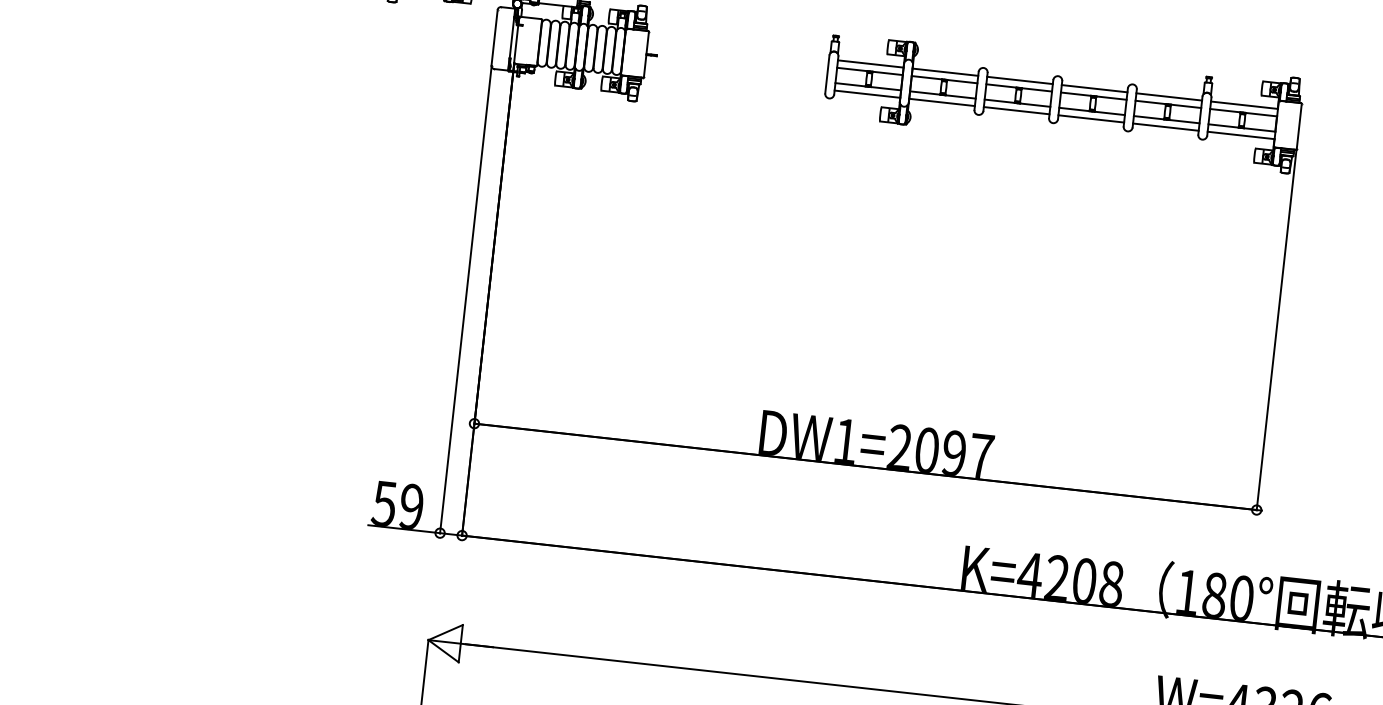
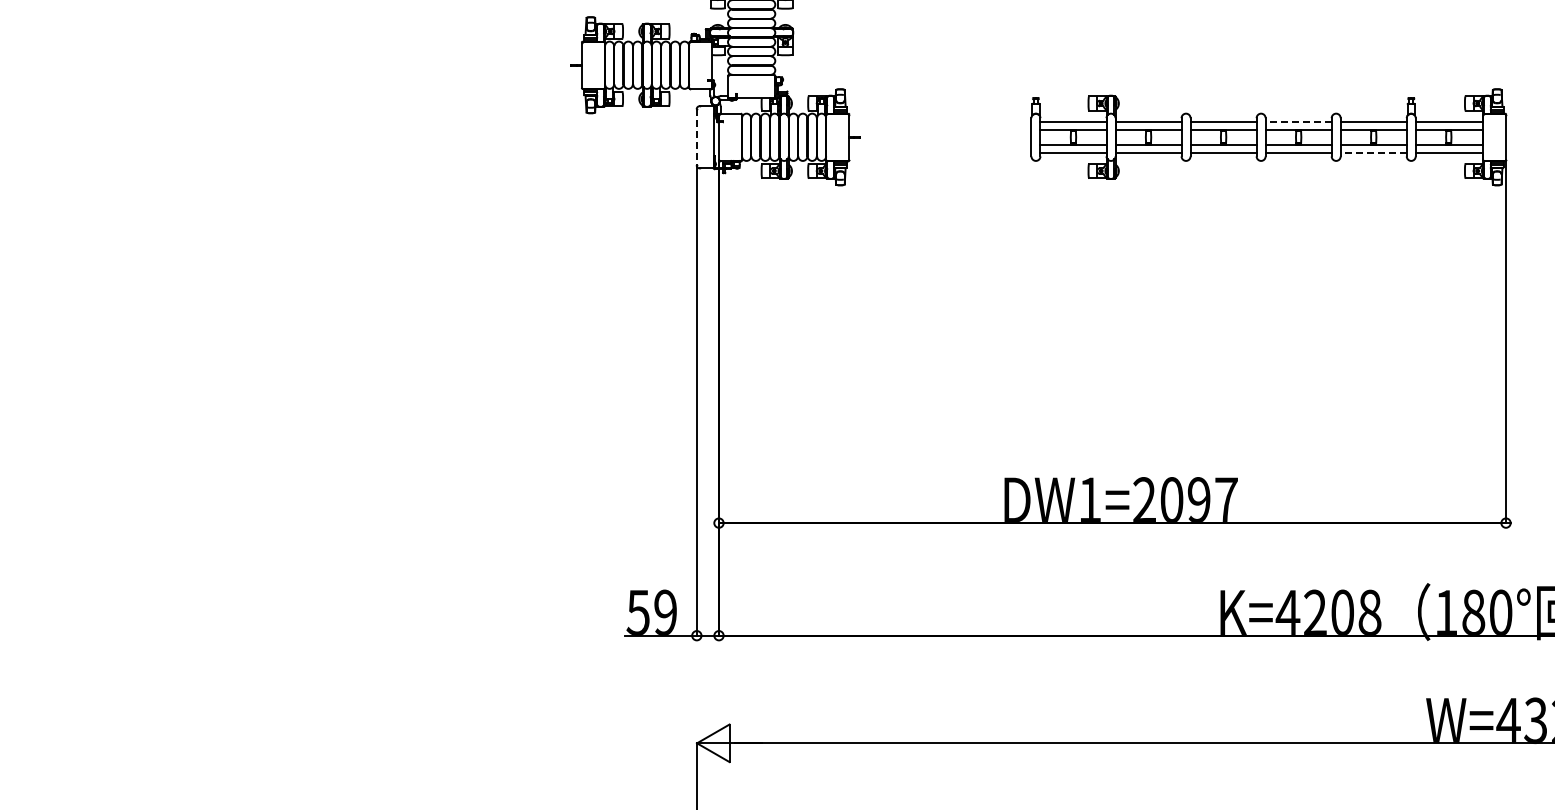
line: (494, 37) -> (696, 137), solid -> dashed
line: (1094, 89) -> (1298, 122), solid -> dashed
line: (1165, 127) -> (1373, 152), solid -> dashed

